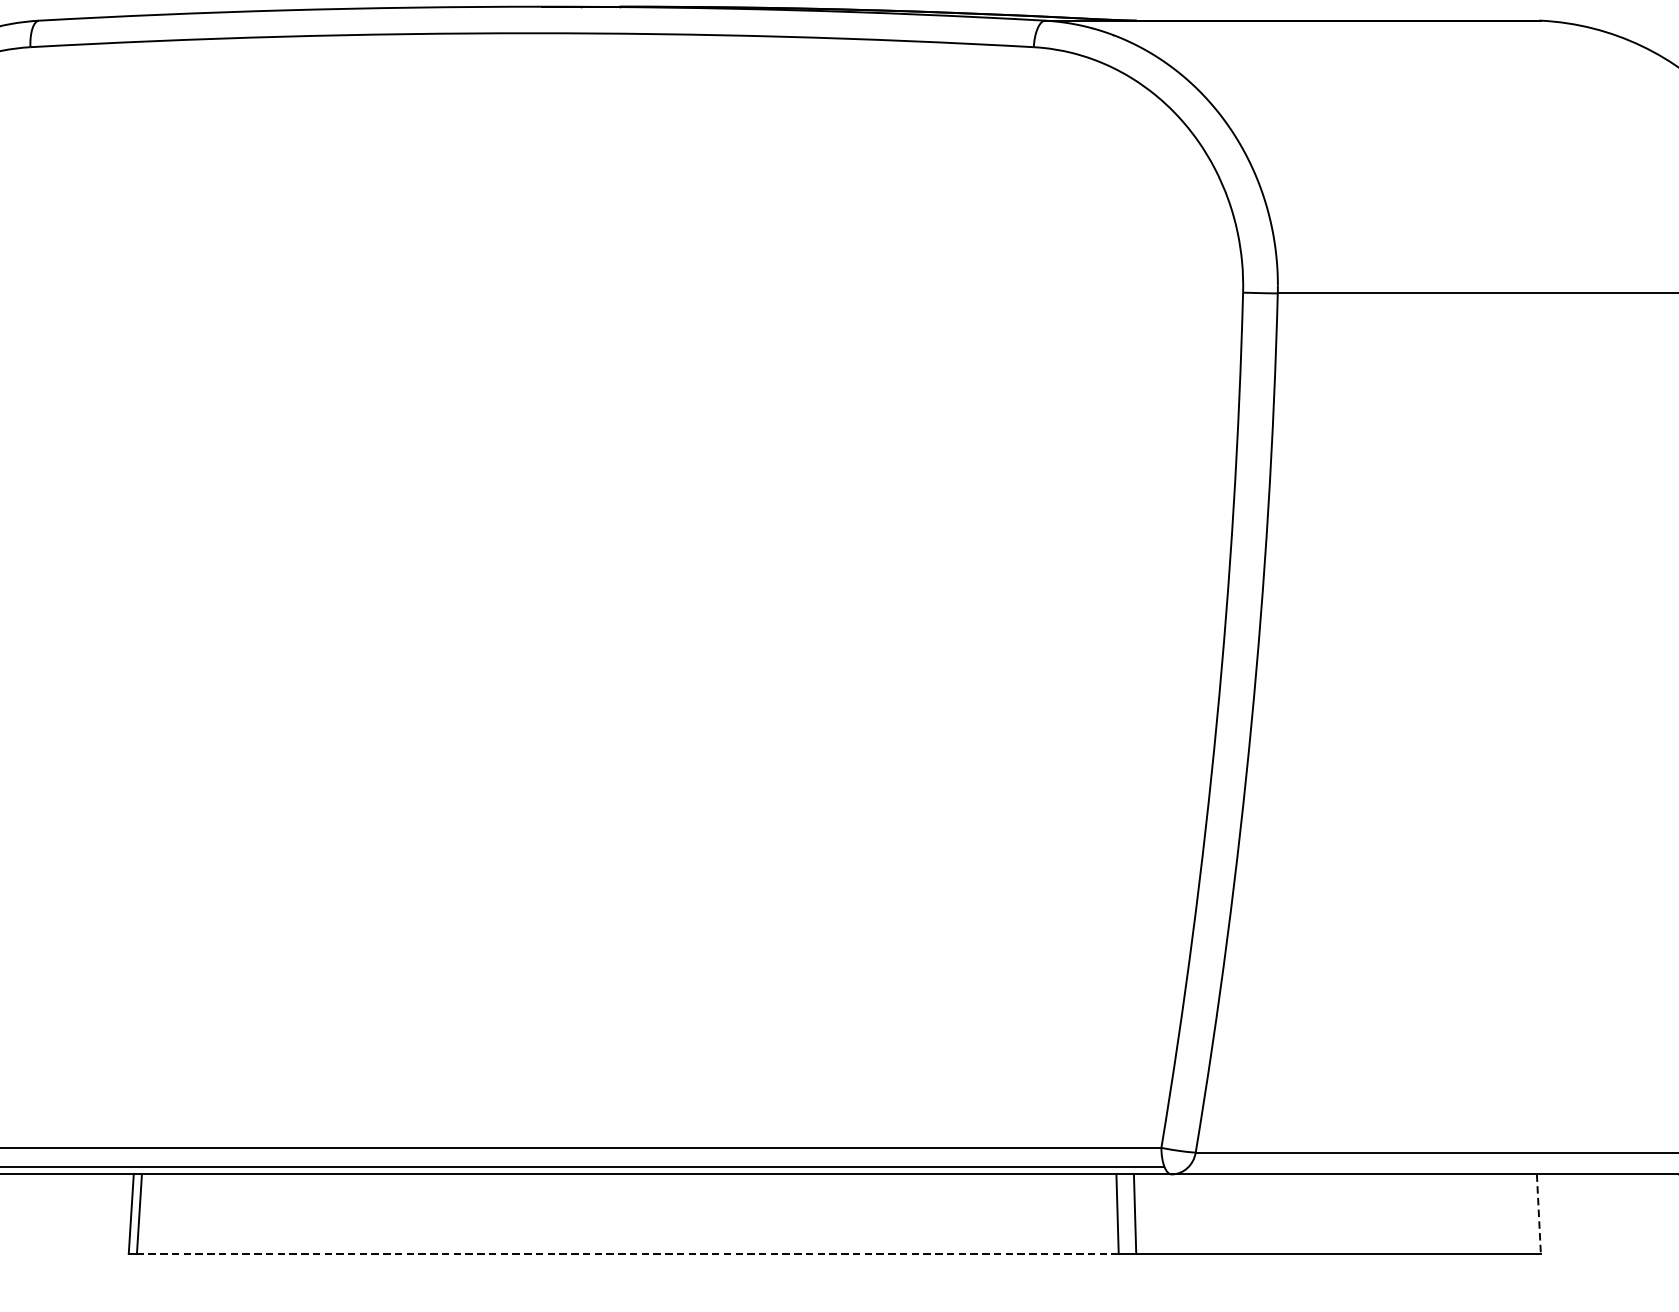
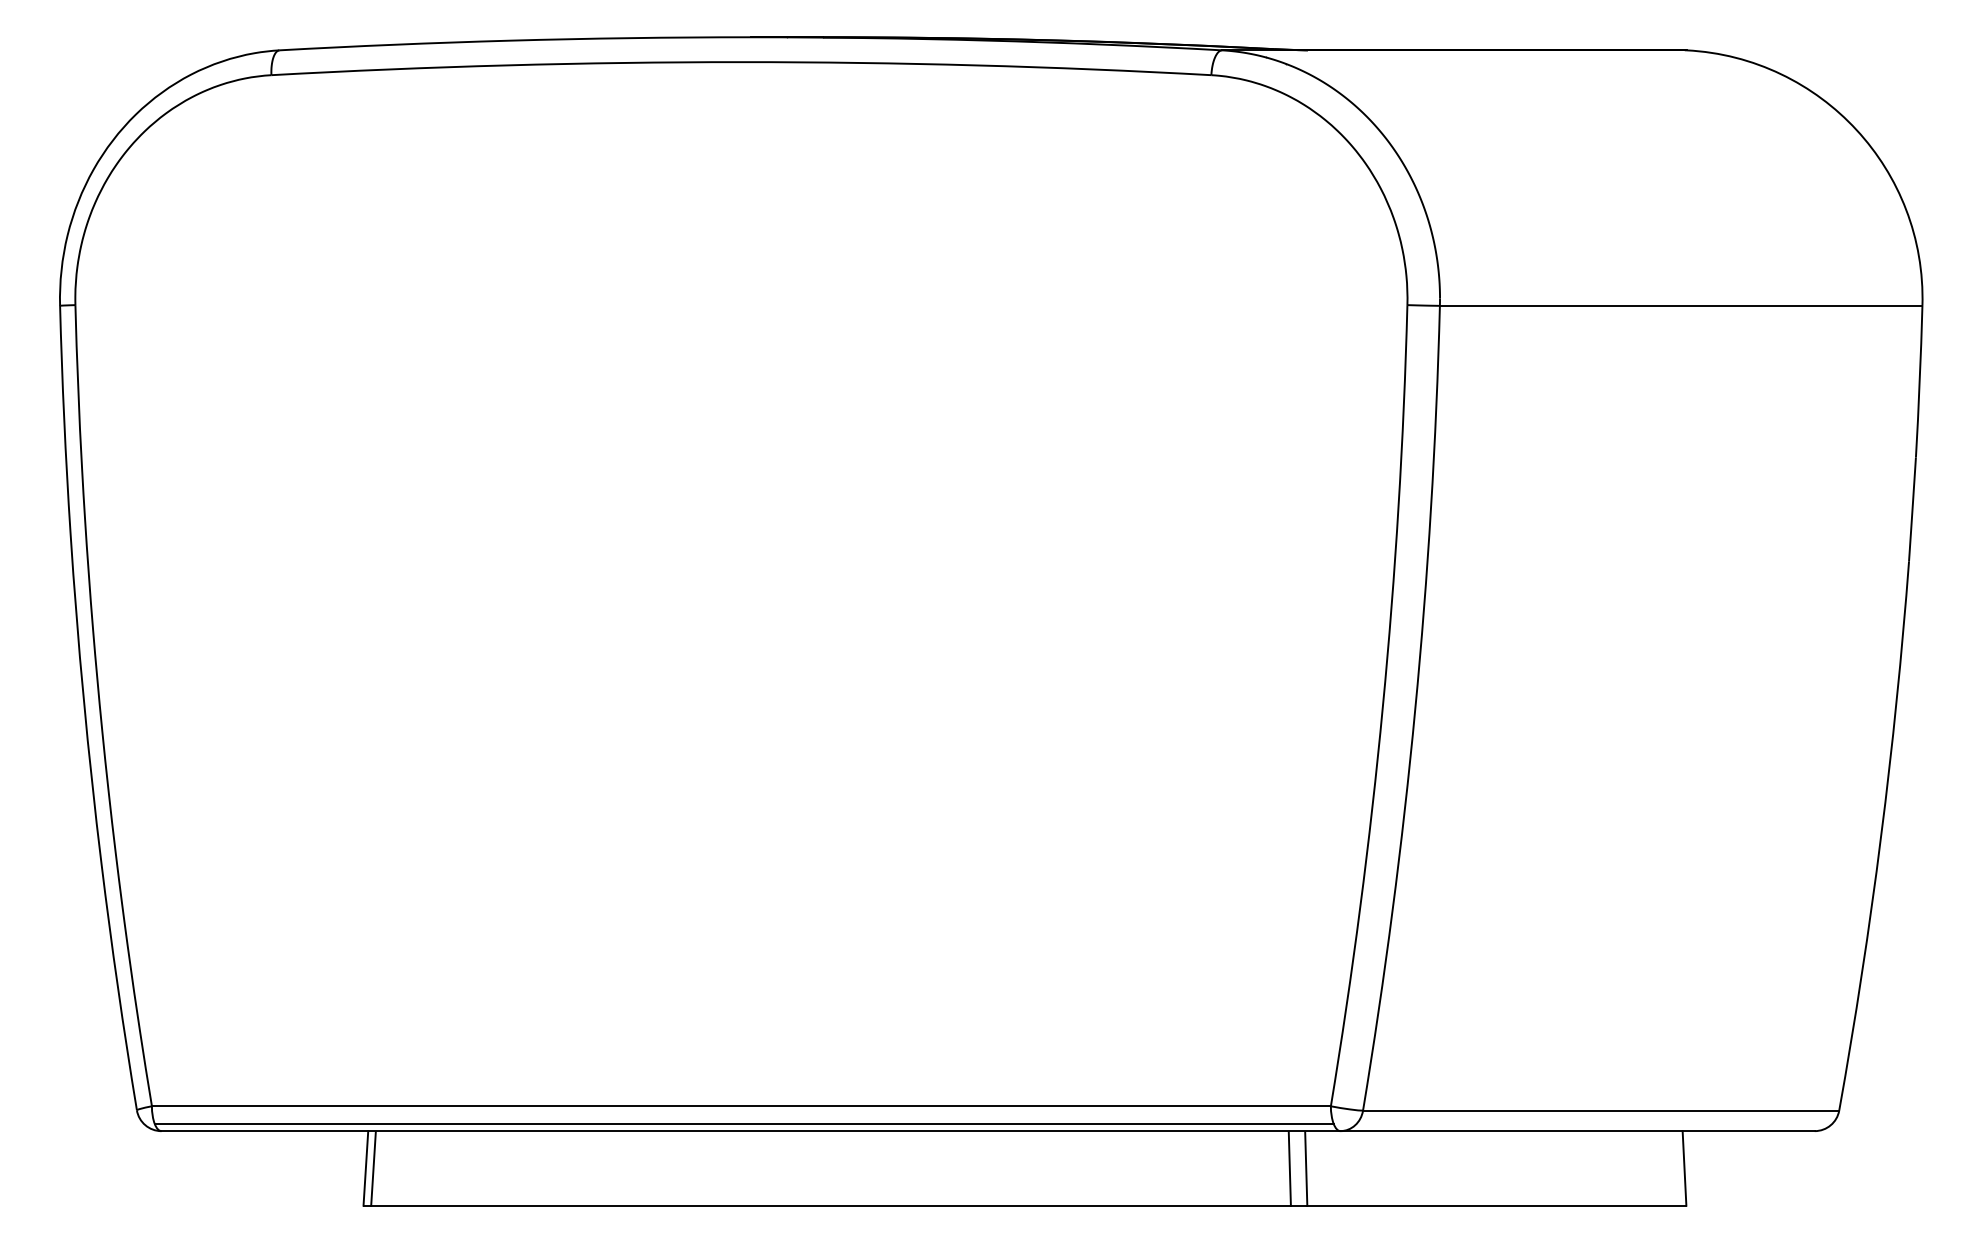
line: (1538, 1214) -> (1684, 1168), dashed -> solid
line: (628, 1253) -> (831, 1205), dashed -> solid

